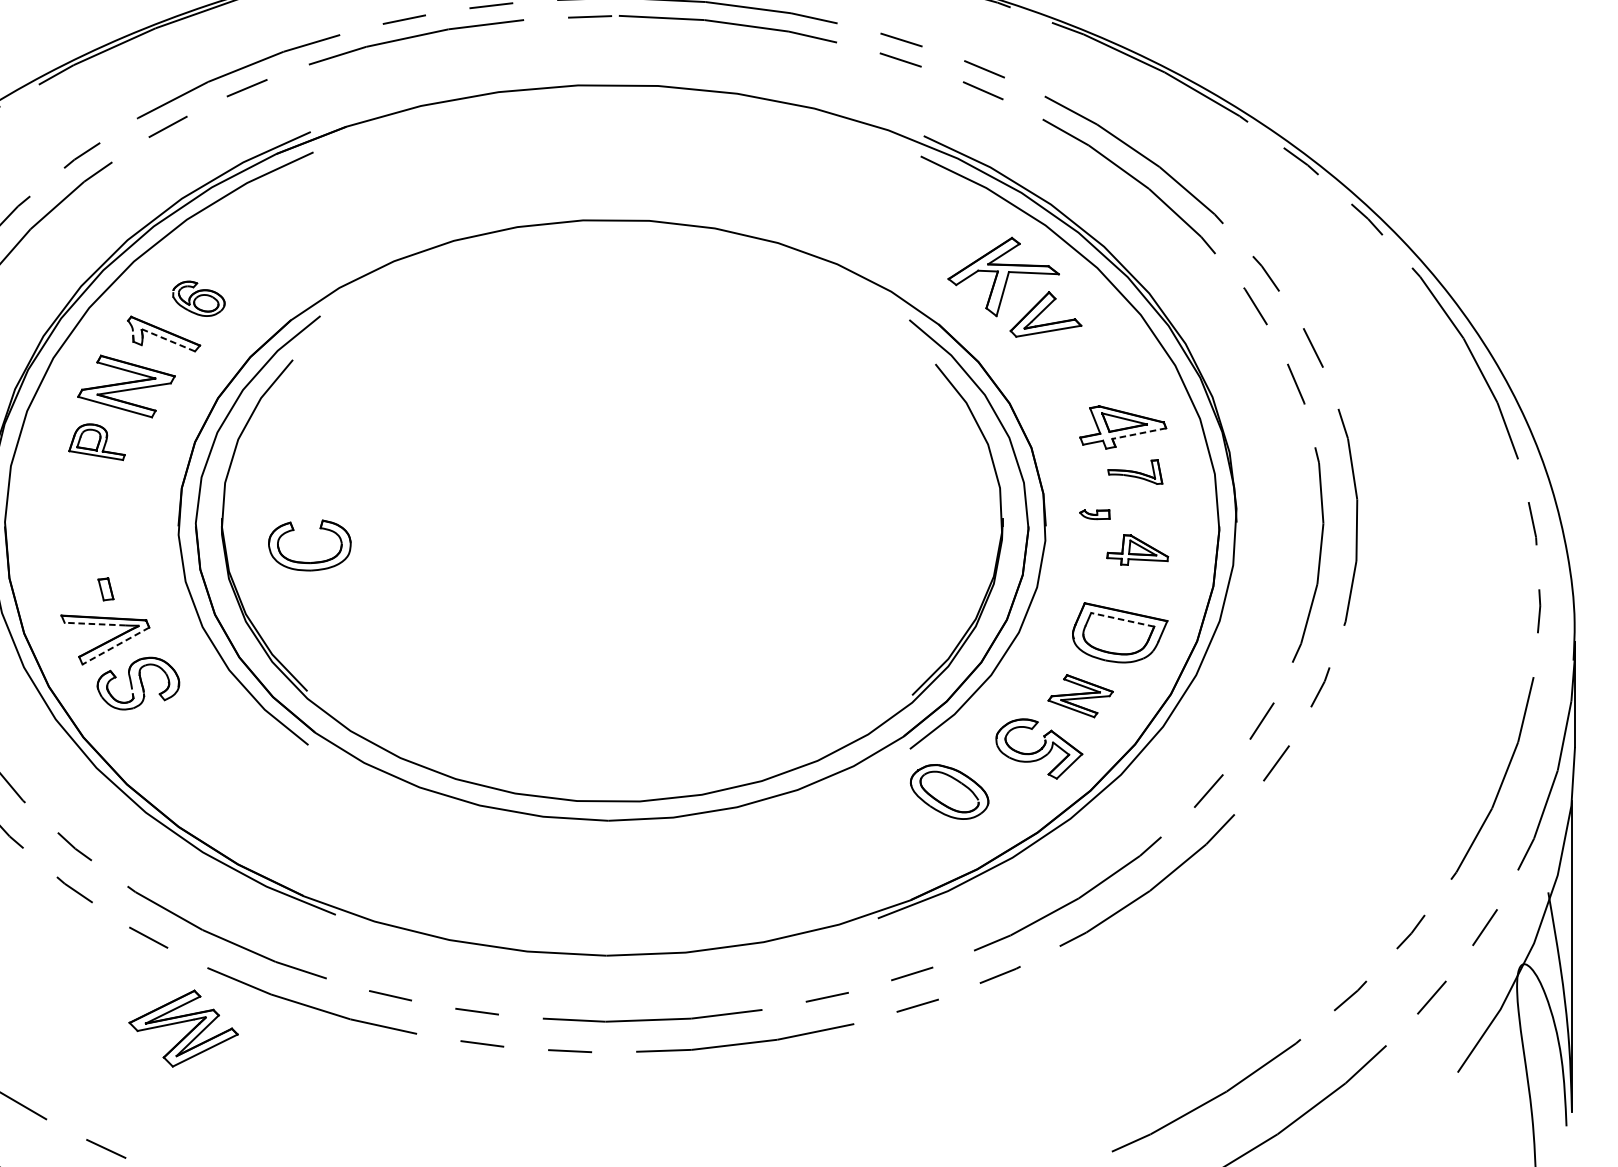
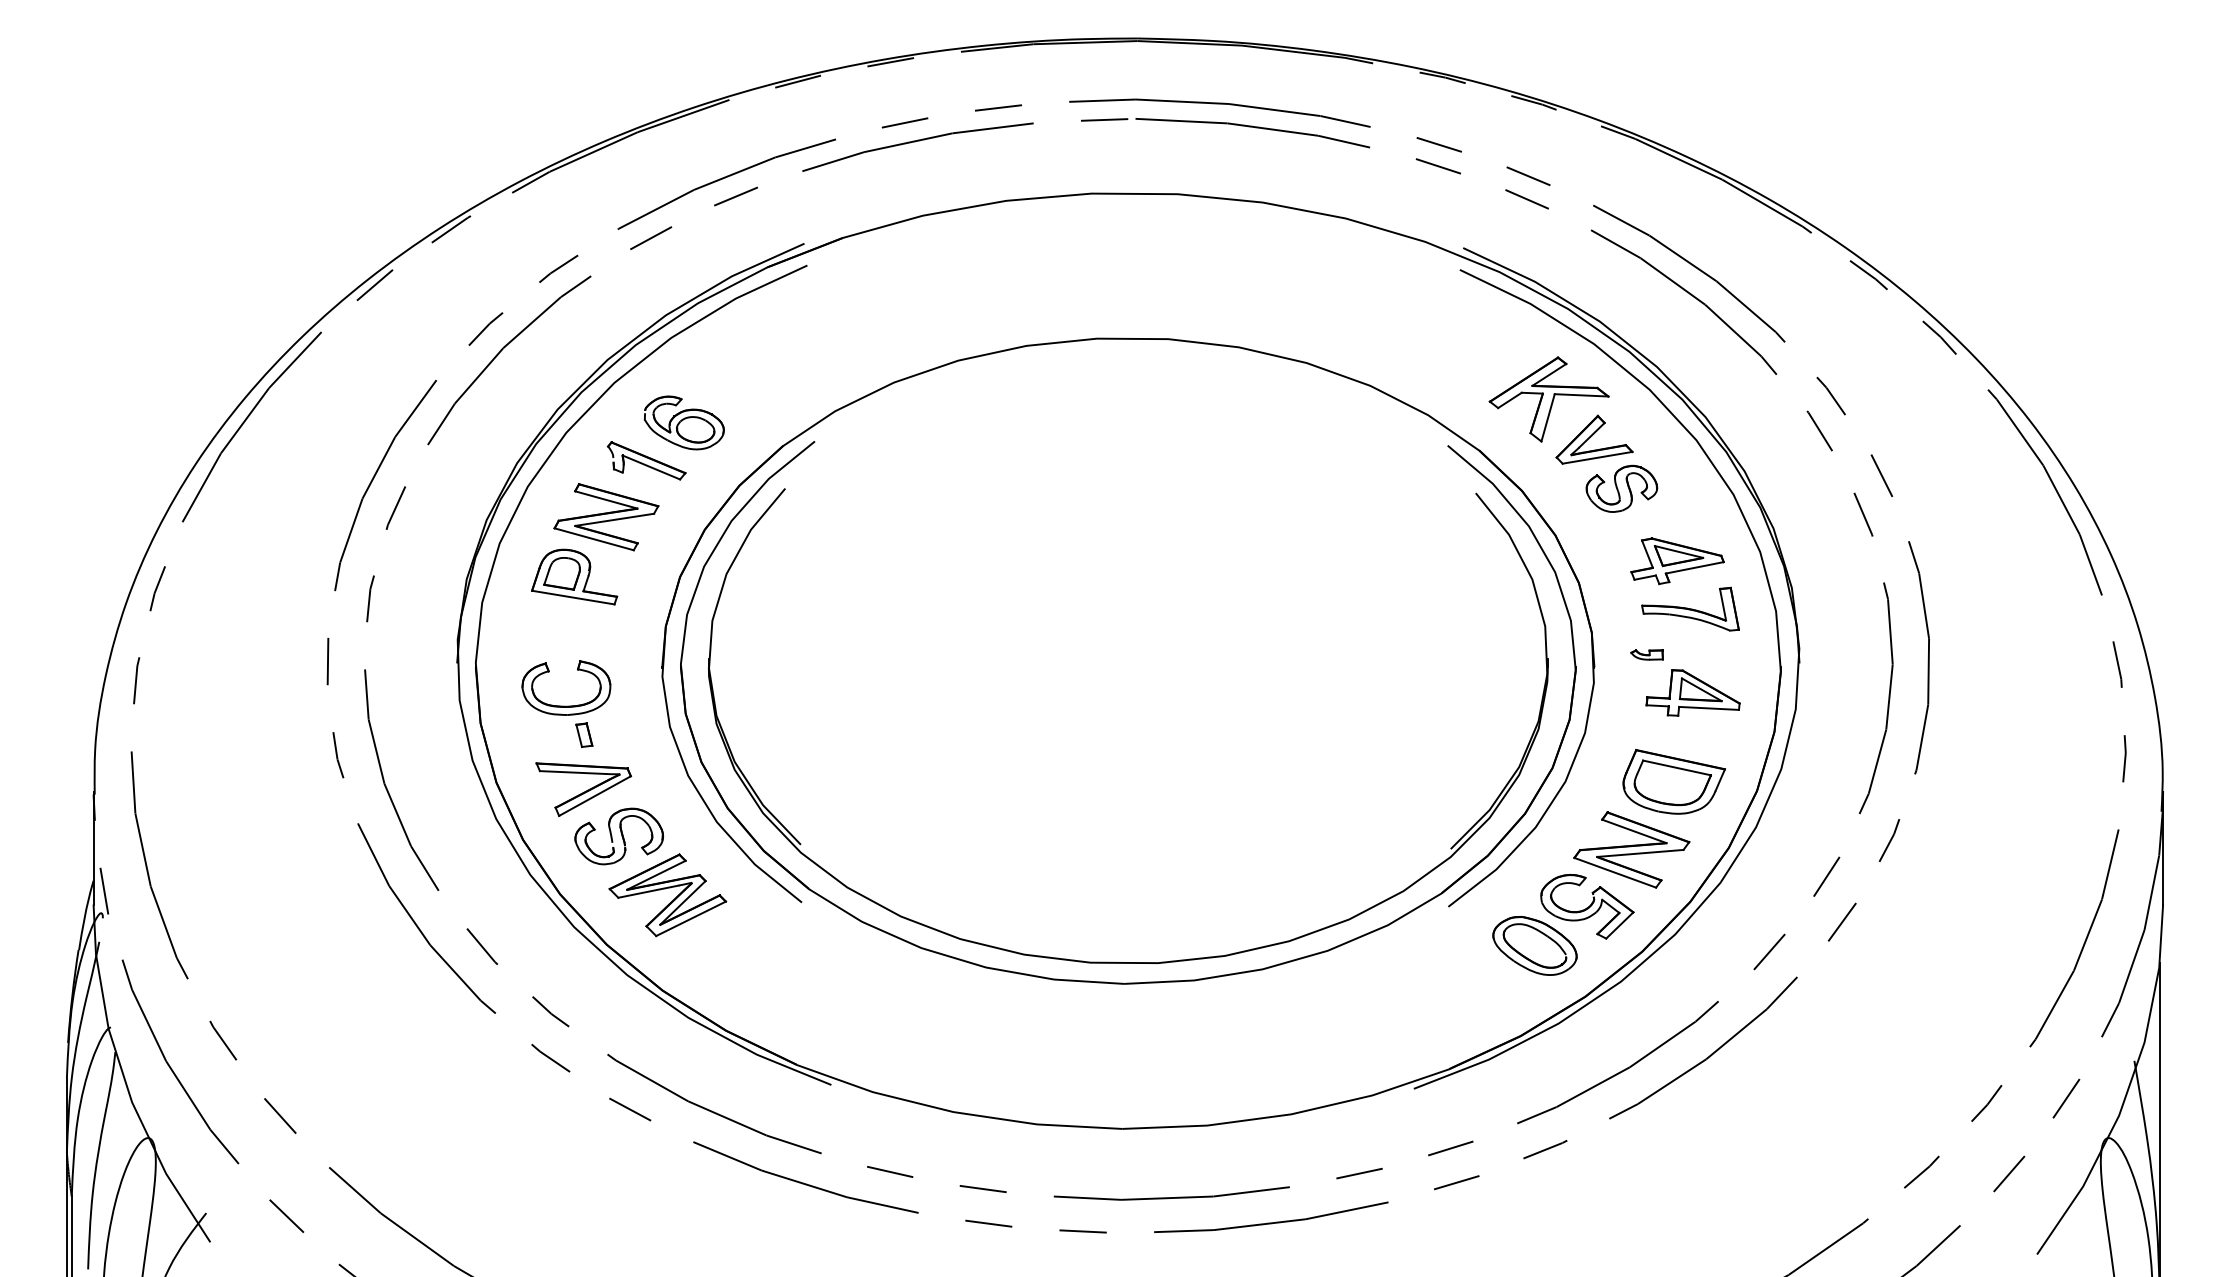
part: (198, 298) -> (683, 422), size x1.43
line: (167, 340) -> (650, 467), dashed -> solid
part: (1071, 359) -> (1621, 488), added
line: (1138, 433) -> (1694, 567), dashed -> solid
part: (96, 441) -> (574, 576), size x1.43
part: (1135, 471) -> (1690, 608), size x1.67
part: (1137, 549) -> (1692, 692), size x1.43
part: (309, 561) -> (566, 705), moved
line: (1123, 619) -> (1677, 767), dashed -> solid
line: (94, 624) -> (572, 772), dashed -> solid
line: (115, 646) -> (594, 796), dashed -> solid
part: (1080, 695) -> (1631, 849), size x1.67
part: (949, 791) -> (1534, 945), moved
part: (181, 1023) -> (665, 889), moved

